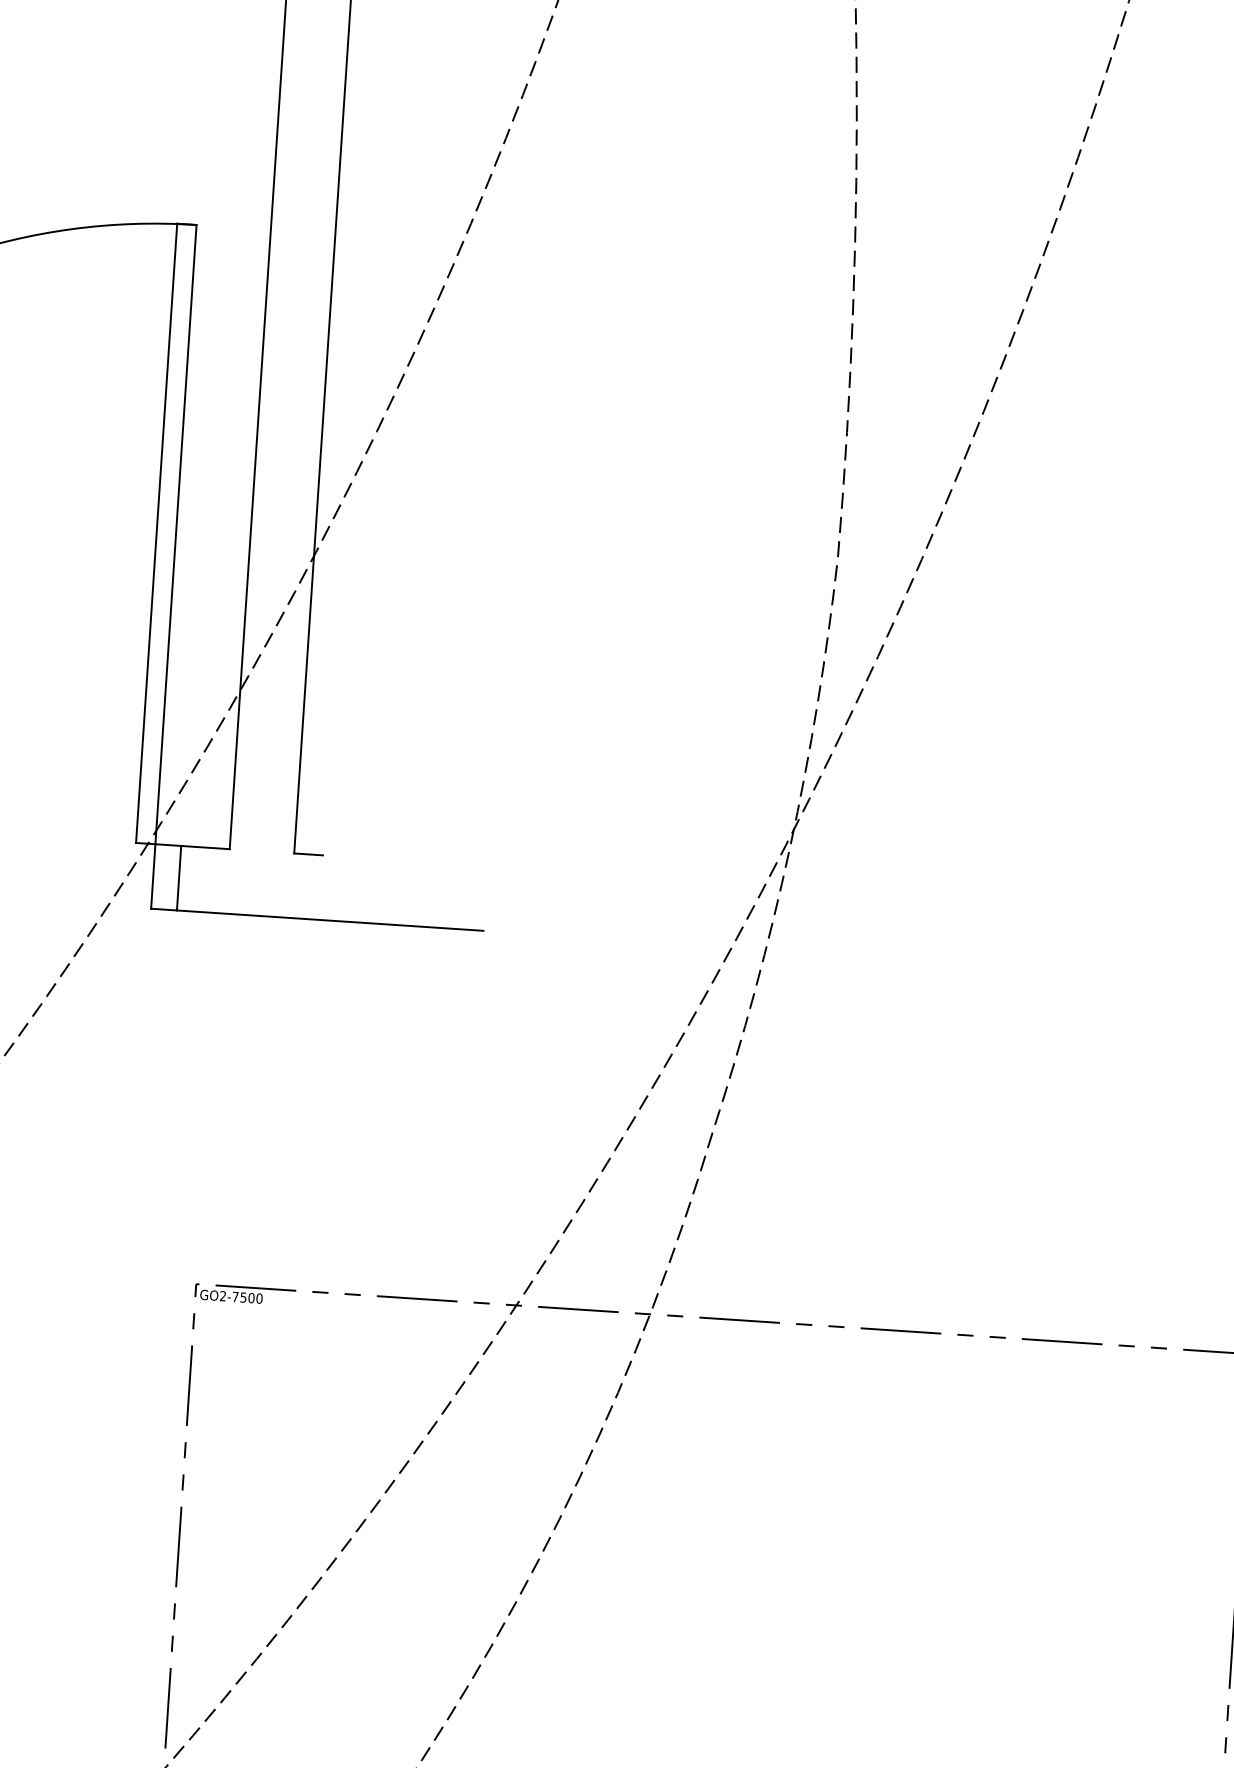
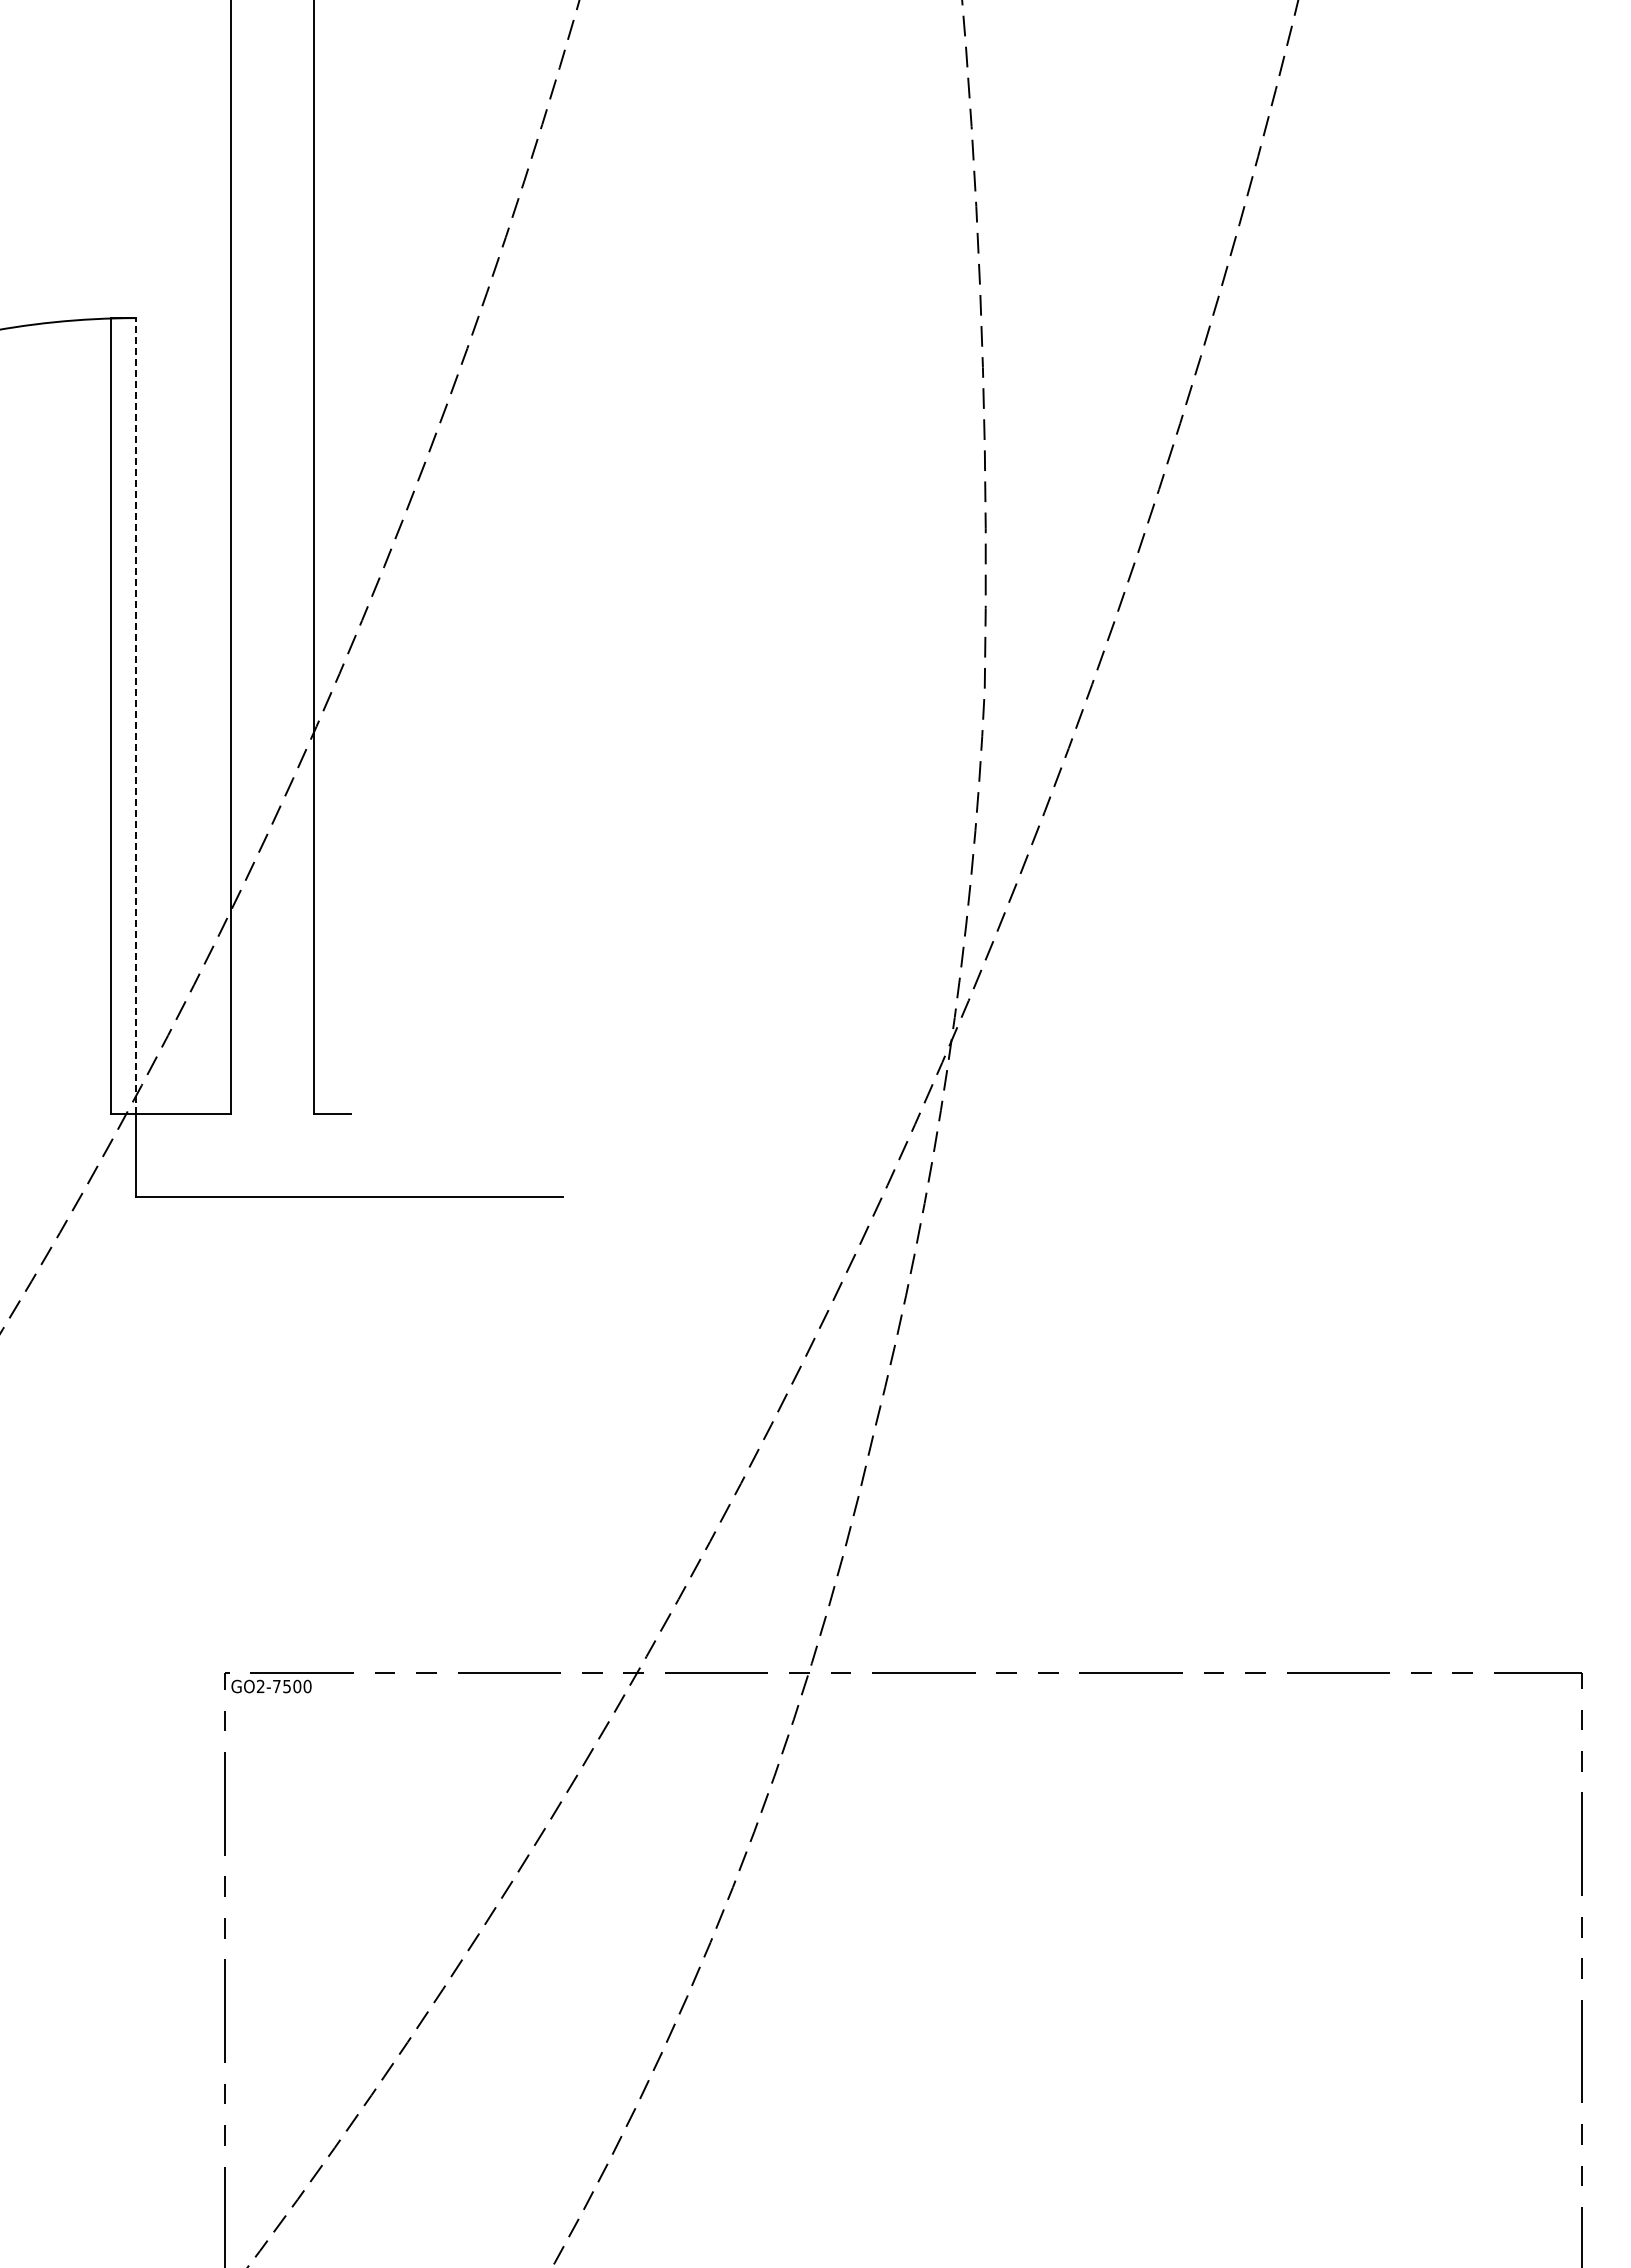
line: (175, 534) -> (135, 716), solid -> dashed
line: (178, 877) -> (168, 1154), removed

